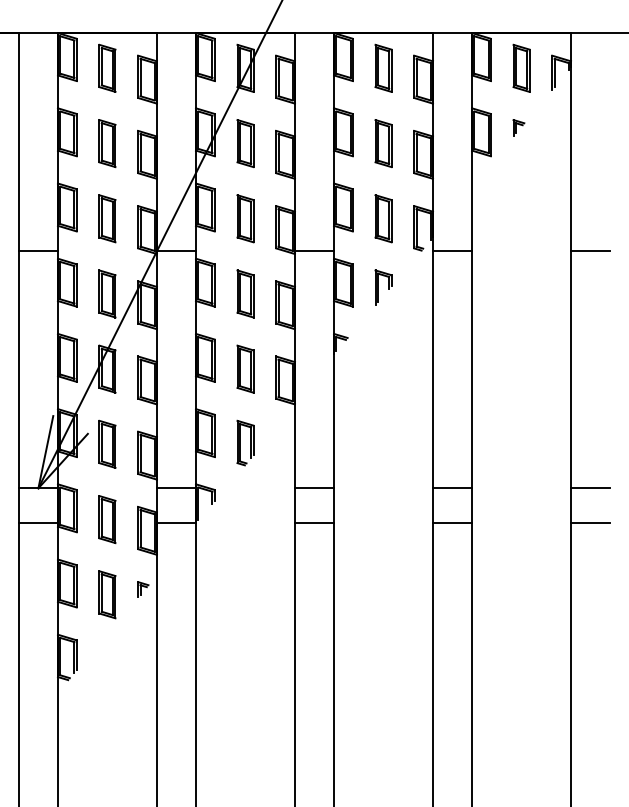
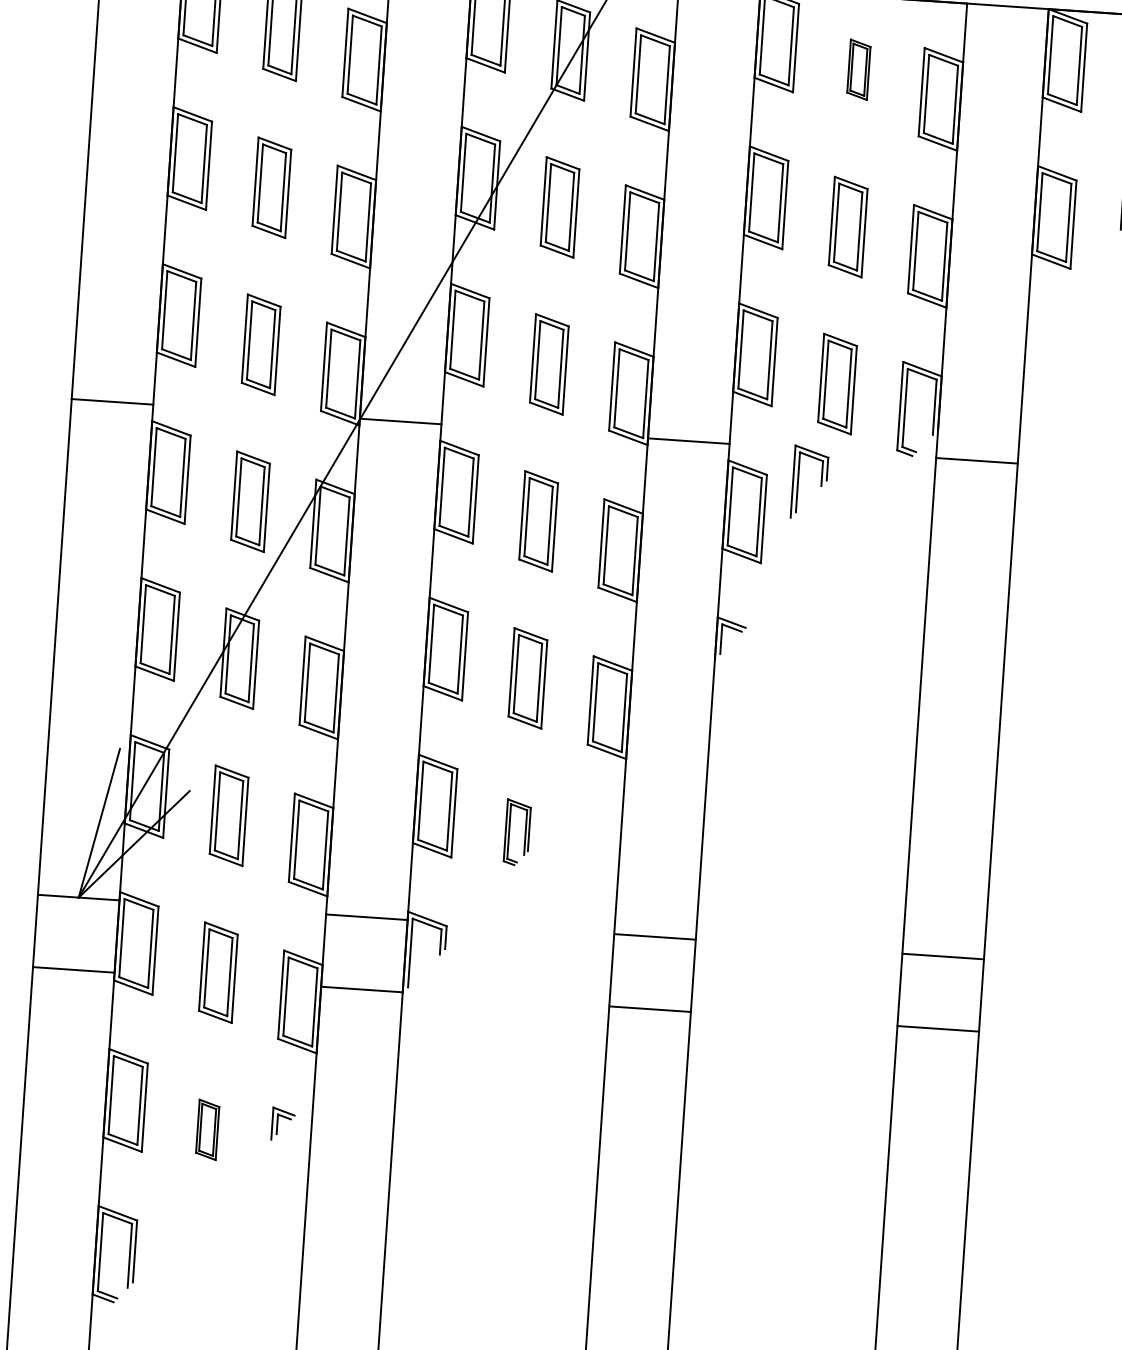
part: (383, 67) -> (858, 68), size x0.6
part: (383, 287) -> (809, 482), moved
part: (245, 442) -> (517, 831), size x0.7
part: (107, 594) -> (207, 1129), size x0.6

